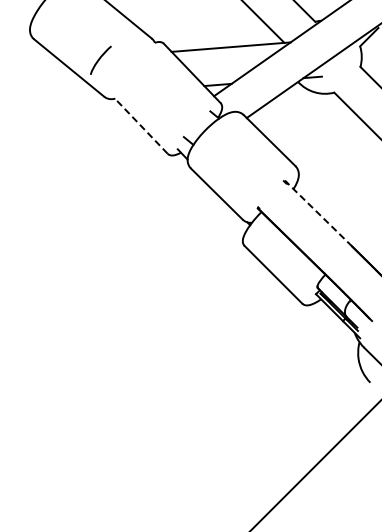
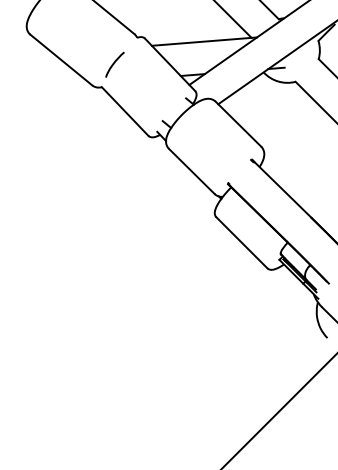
curve: (100, 59) -> (114, 64), moved
line: (140, 125) -> (124, 110), dashed -> solid
line: (318, 213) -> (281, 188), dashed -> solid

